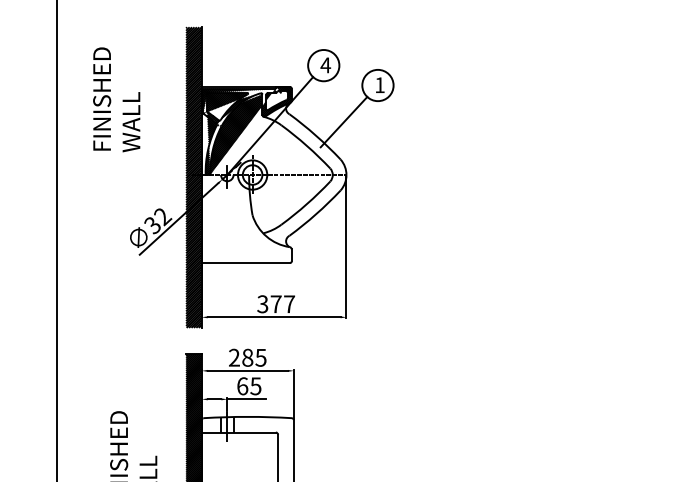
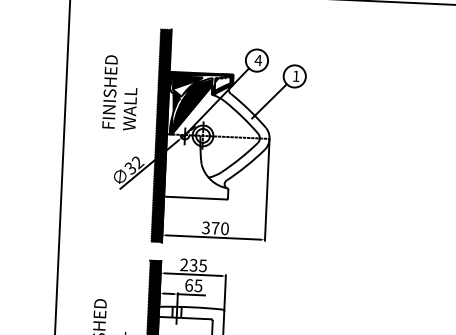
text: (116, 99) -> (120, 92), moved
text: (289, 304) -> (224, 228), 377 -> 370
text: (247, 357) -> (193, 265), 285 -> 235

